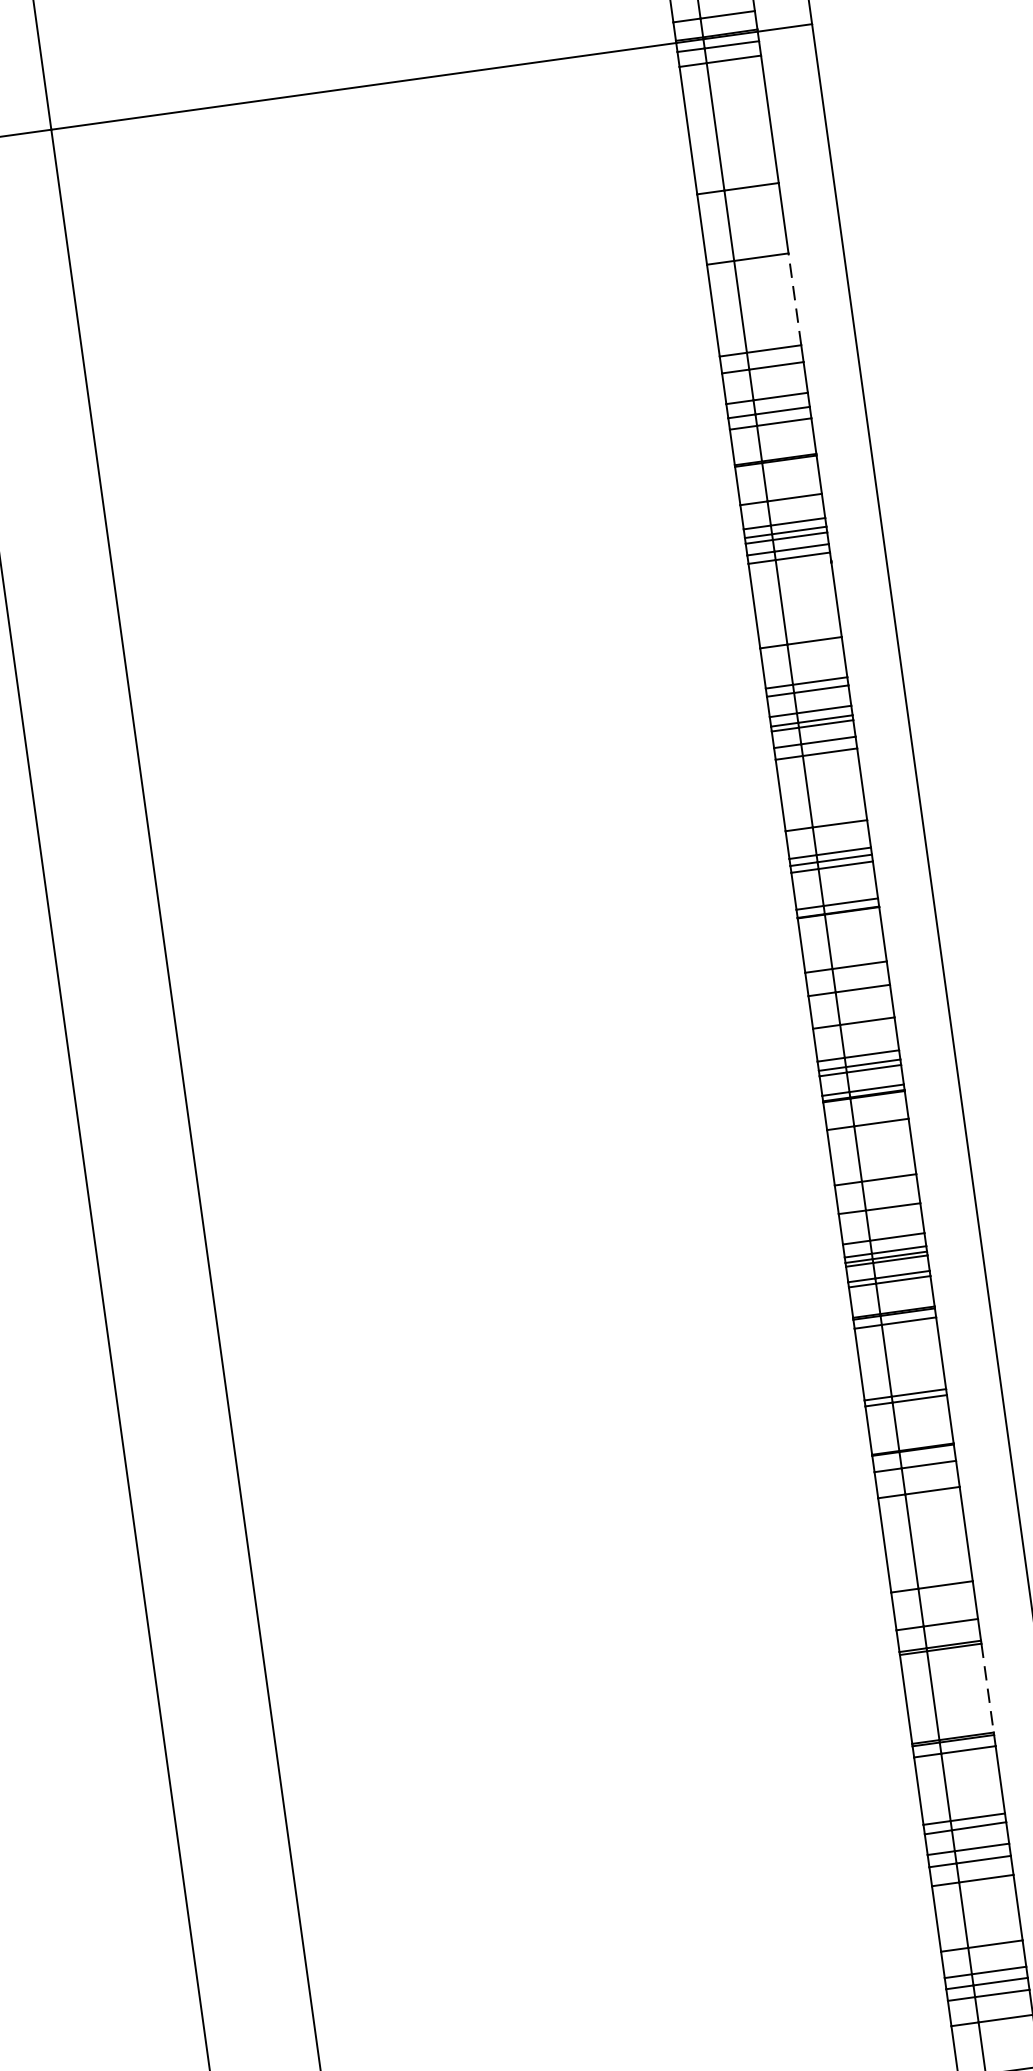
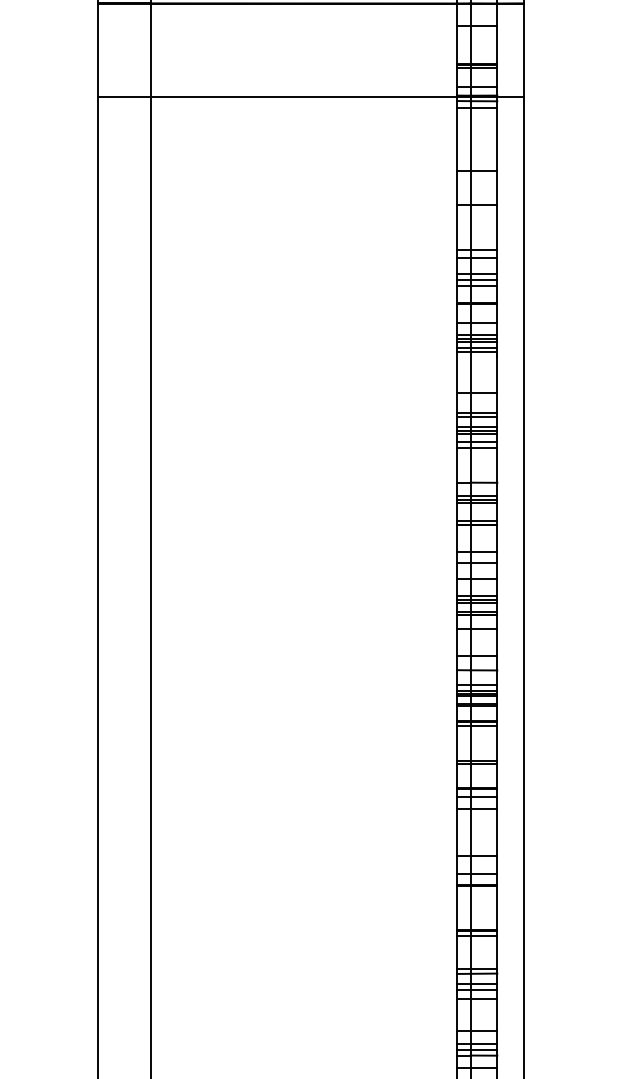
line: (795, 298) -> (497, 227), dashed -> solid
line: (987, 1687) -> (497, 907), dashed -> solid

